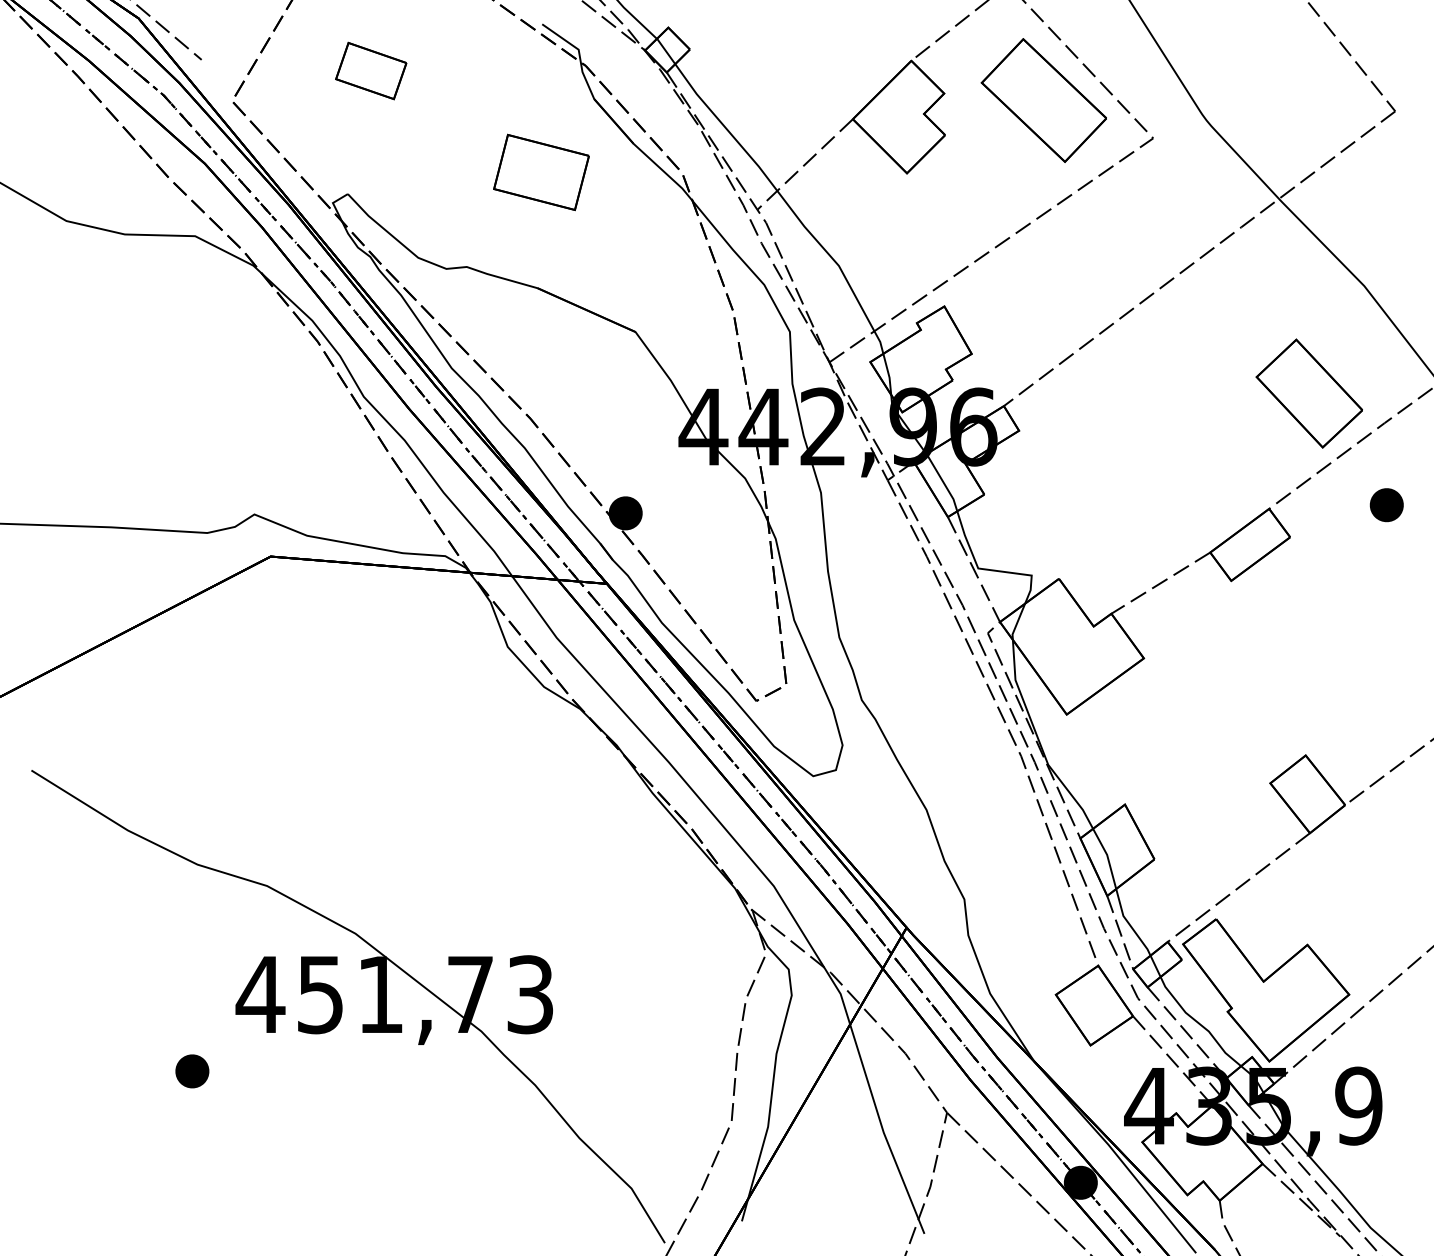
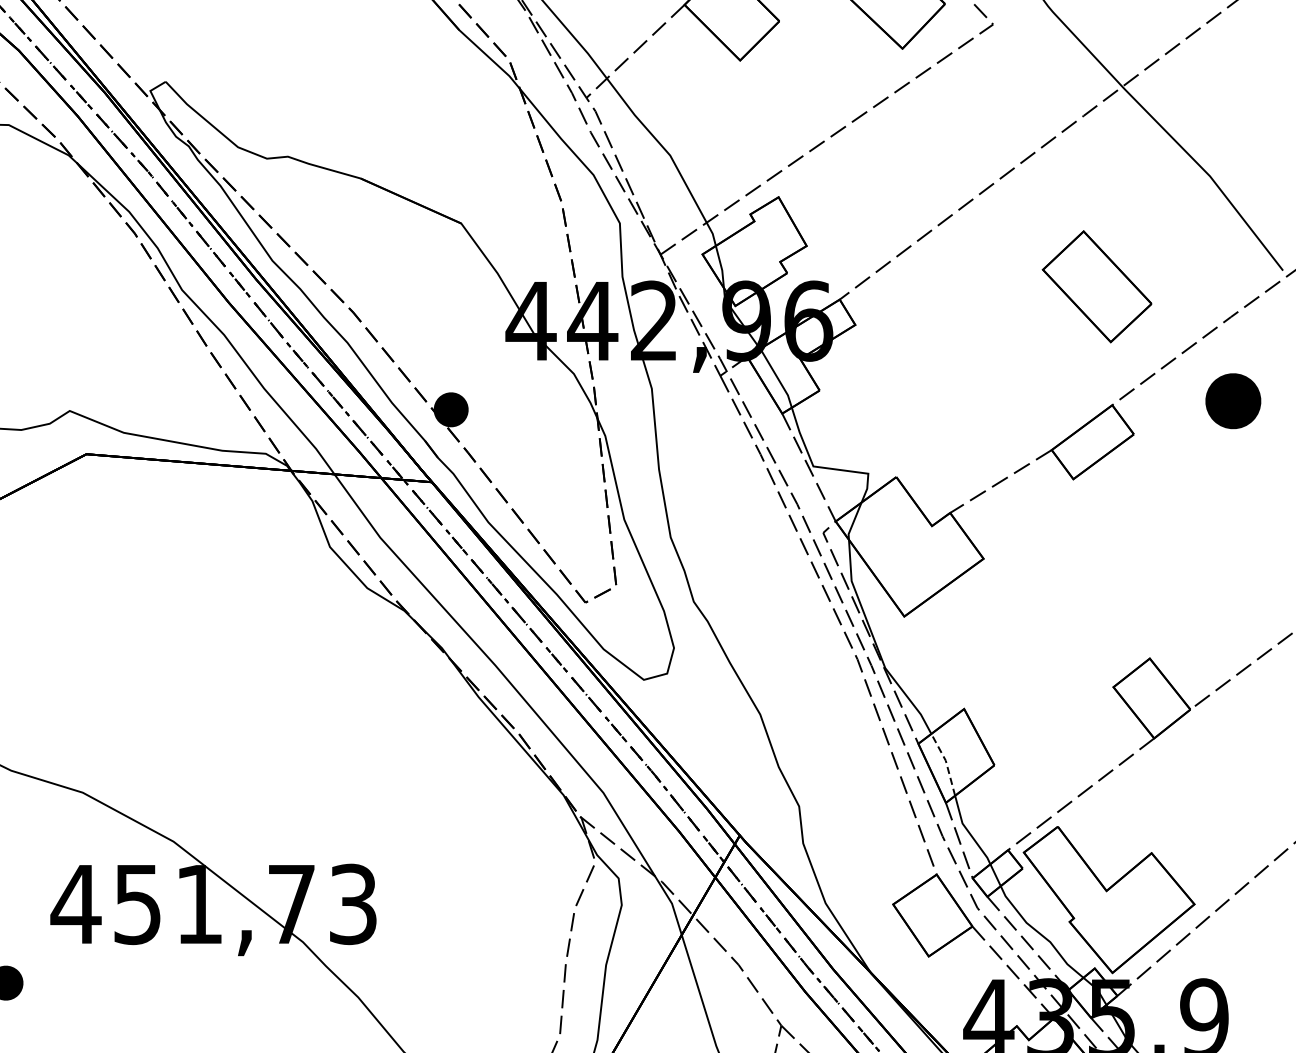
part: (541, 172) -> (364, 59), removed
part: (1308, 393) -> (1096, 286), moved
part: (1386, 505) -> (1232, 401), size x1.6
line: (1107, 856) -> (946, 762), solid -> dashed

